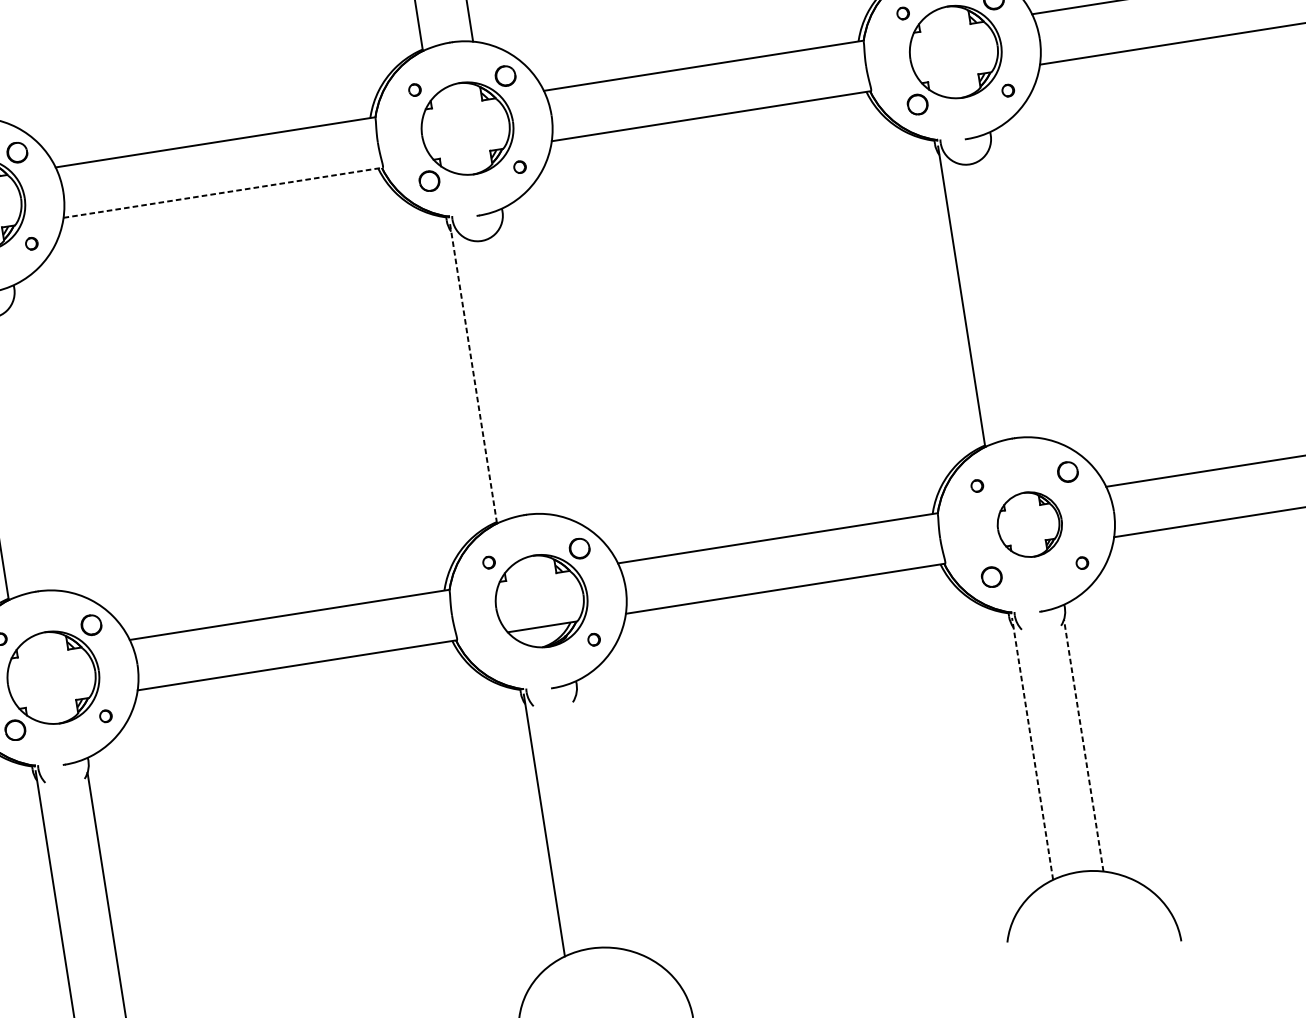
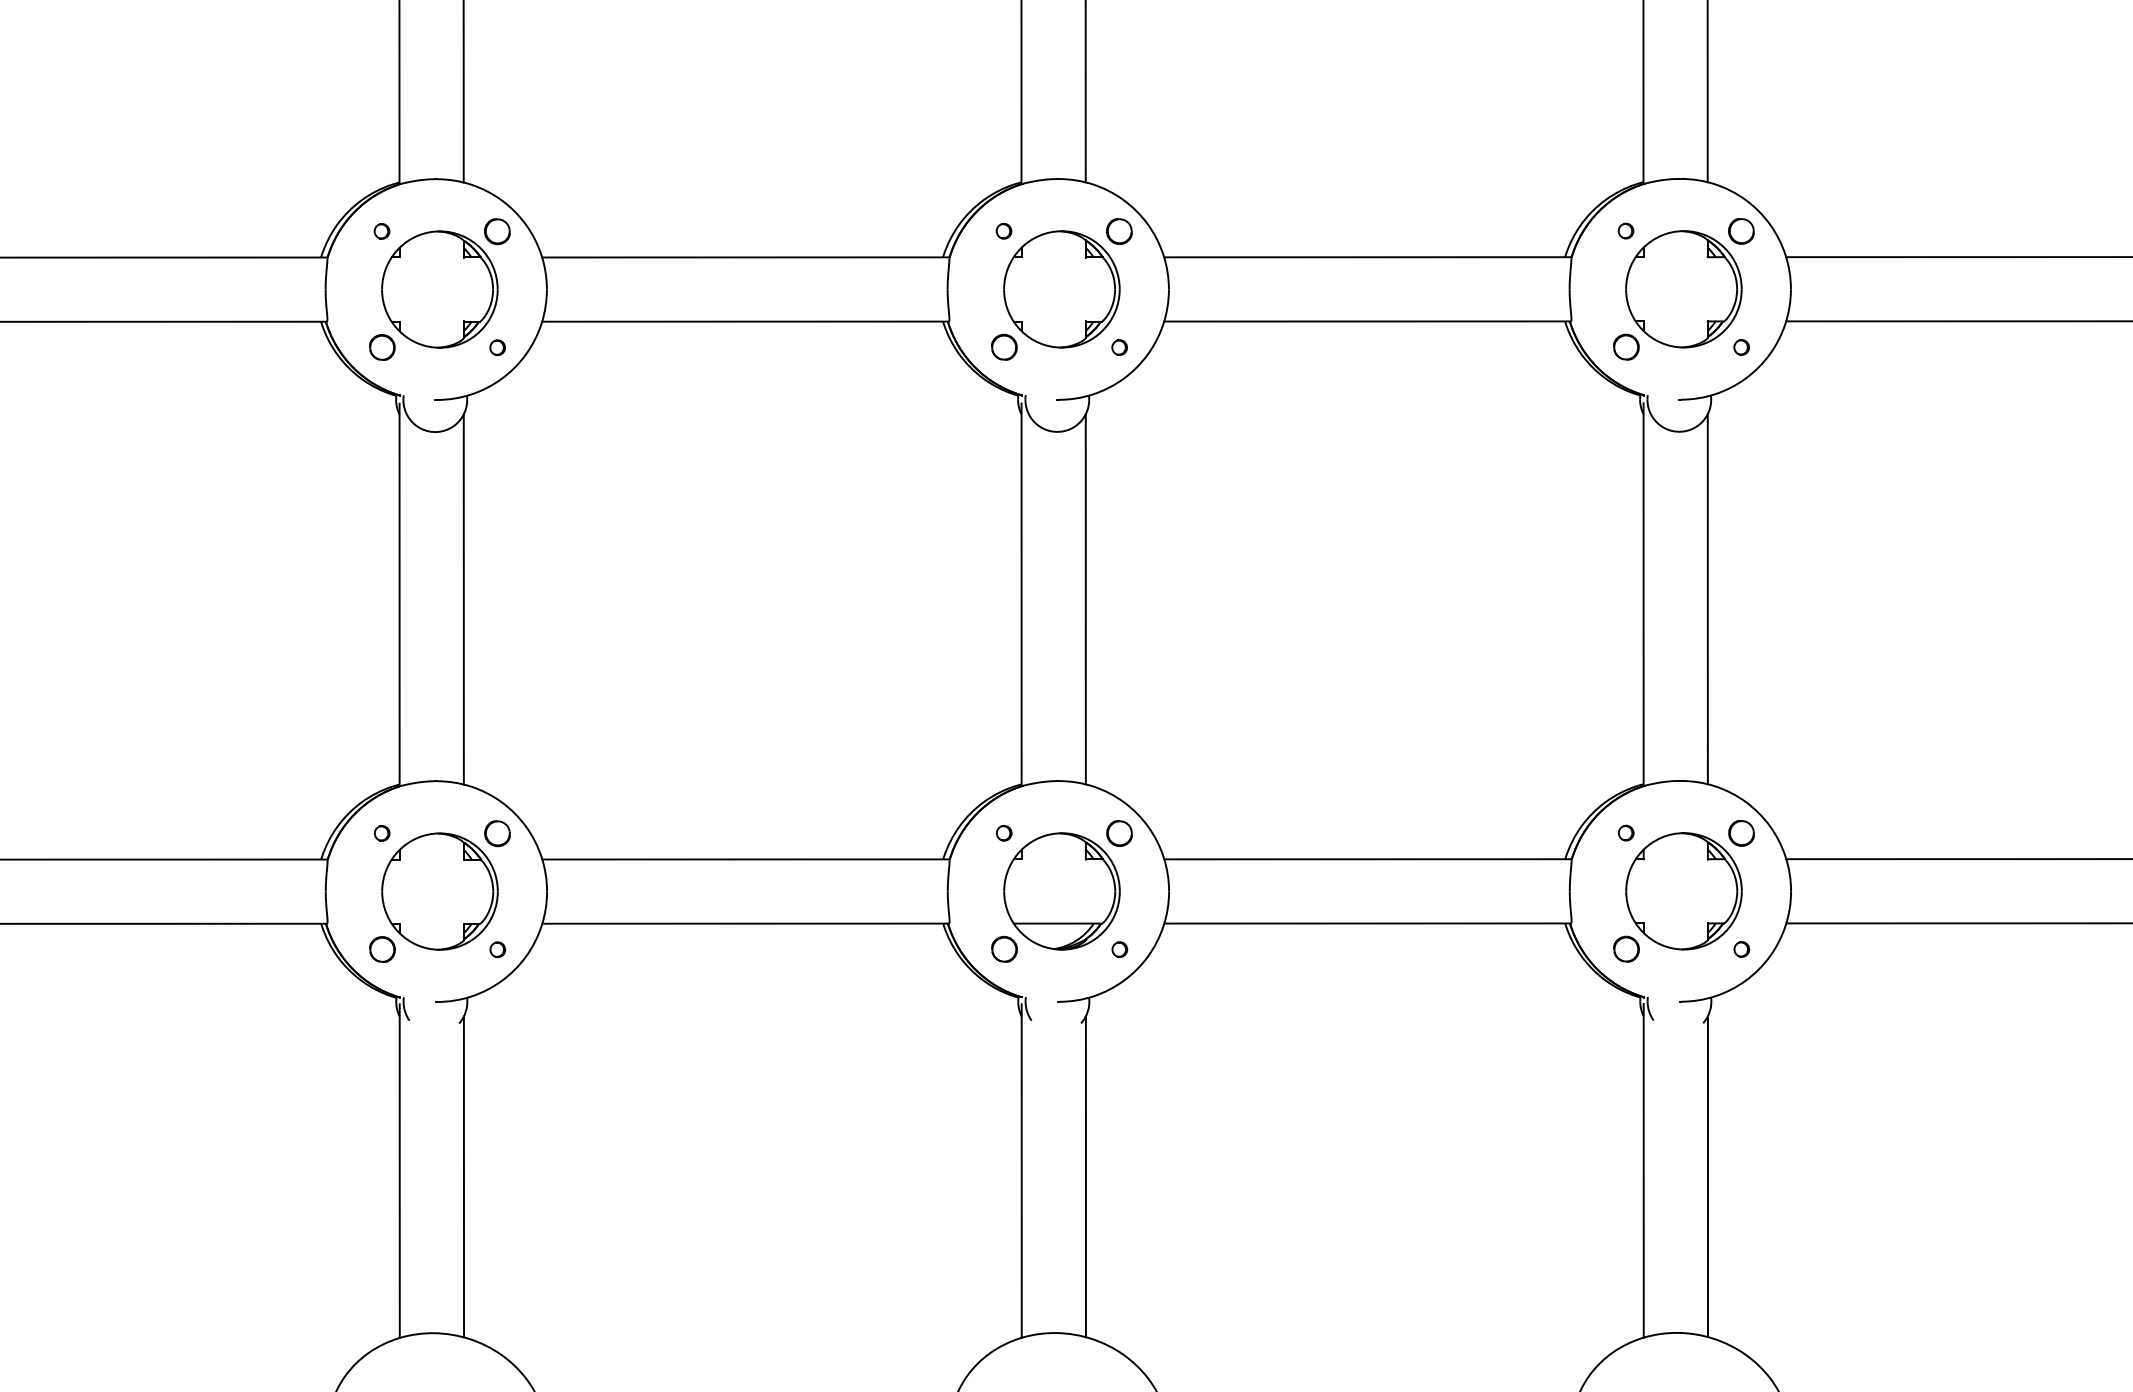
line: (223, 192) -> (745, 321), dashed -> solid
line: (1012, 292) -> (1707, 599), added
line: (524, 369) -> (1085, 599), added
line: (473, 373) -> (1021, 594), dashed -> solid
line: (35, 445) -> (463, 599), added
part: (1029, 524) -> (1683, 891), size x1.43
part: (503, 653) -> (1004, 948), added
line: (1083, 745) -> (1707, 1176), dashed -> solid
line: (1032, 748) -> (1643, 1170), dashed -> solid
line: (595, 822) -> (1085, 1176), added

